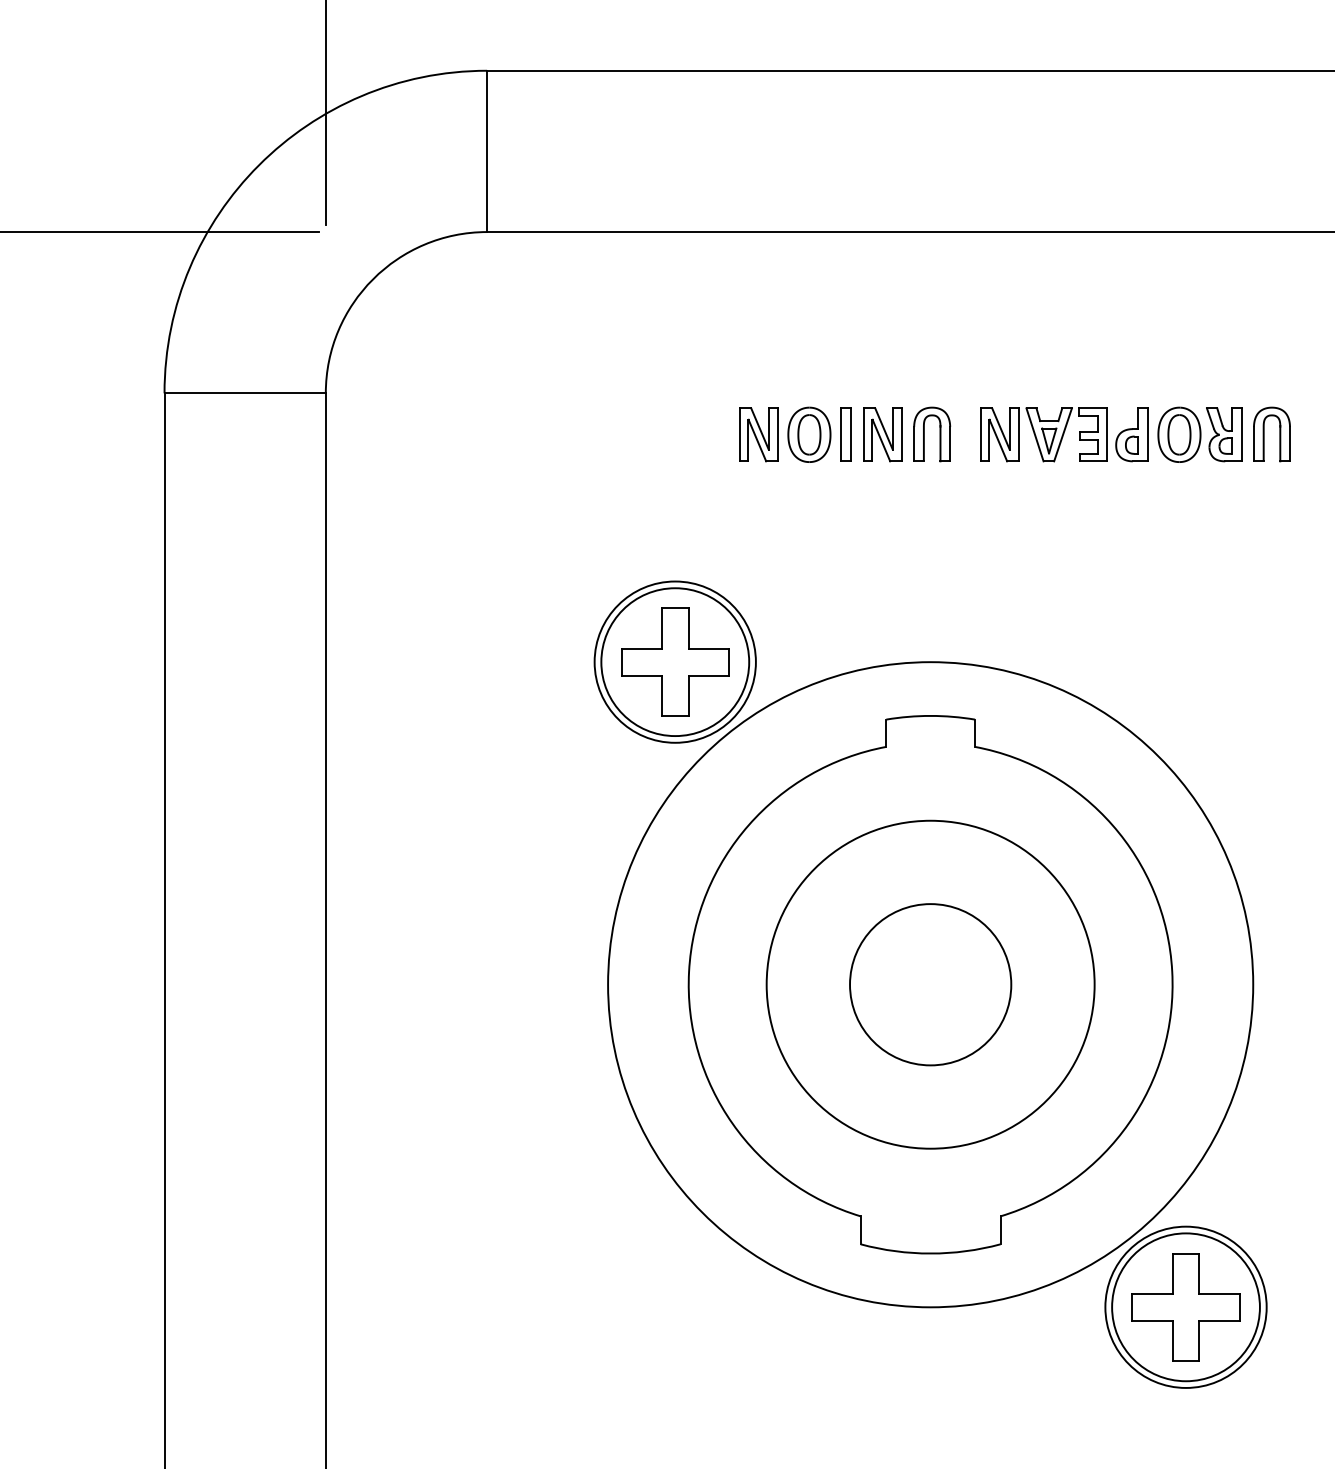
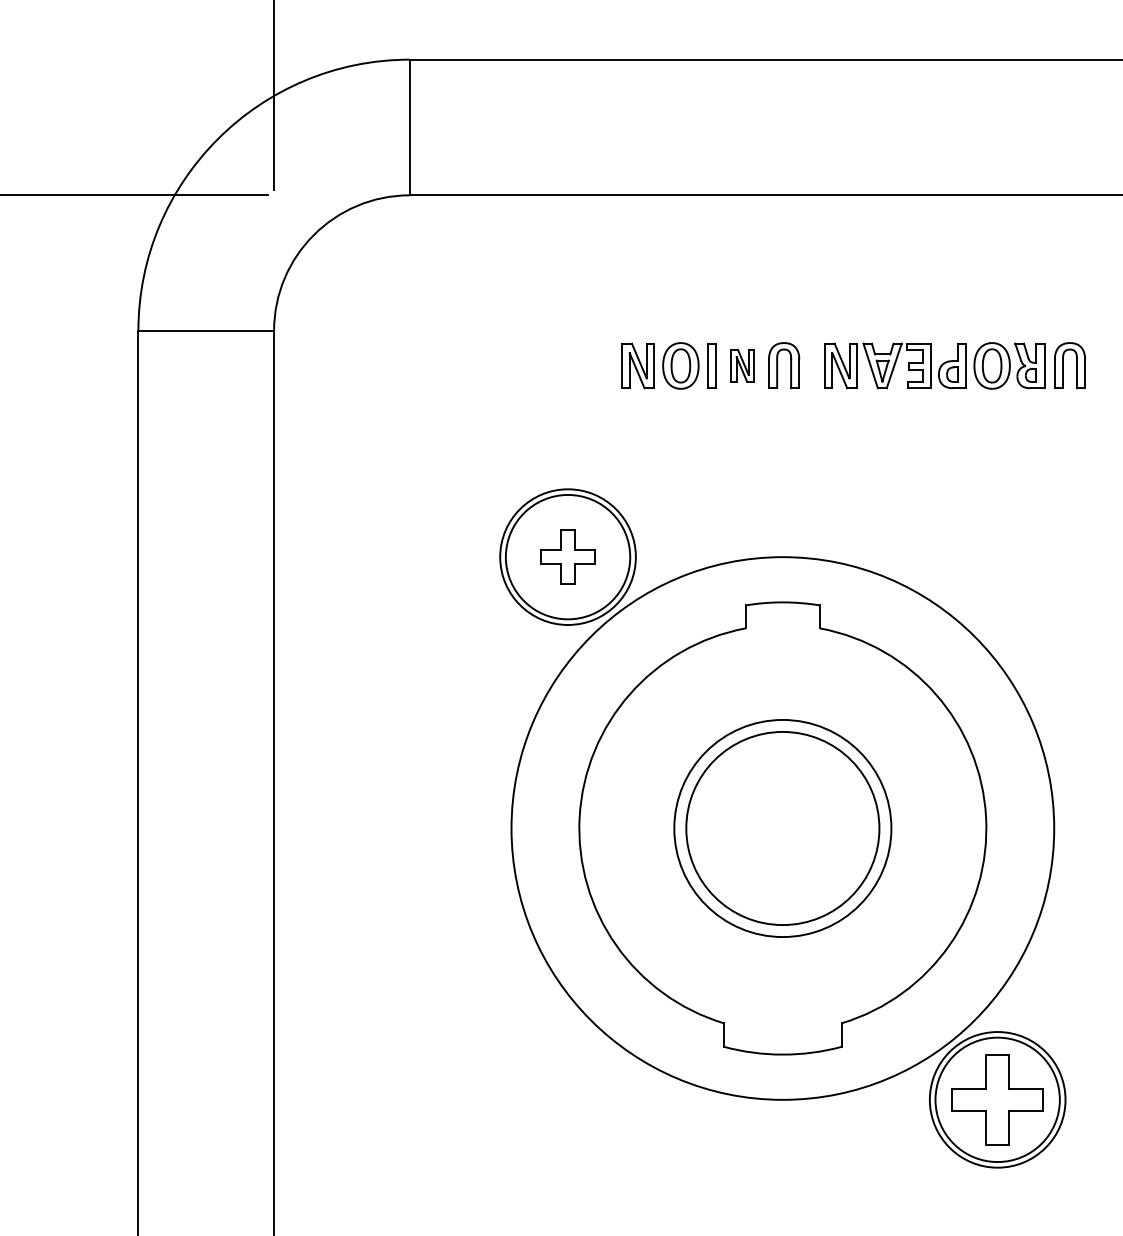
part: (882, 434) -> (742, 365), size x0.7
part: (675, 661) -> (568, 556), size x0.6
circle: (930, 984) -> (782, 828), size x0.7
circle: (930, 984) -> (782, 828), size x1.6

